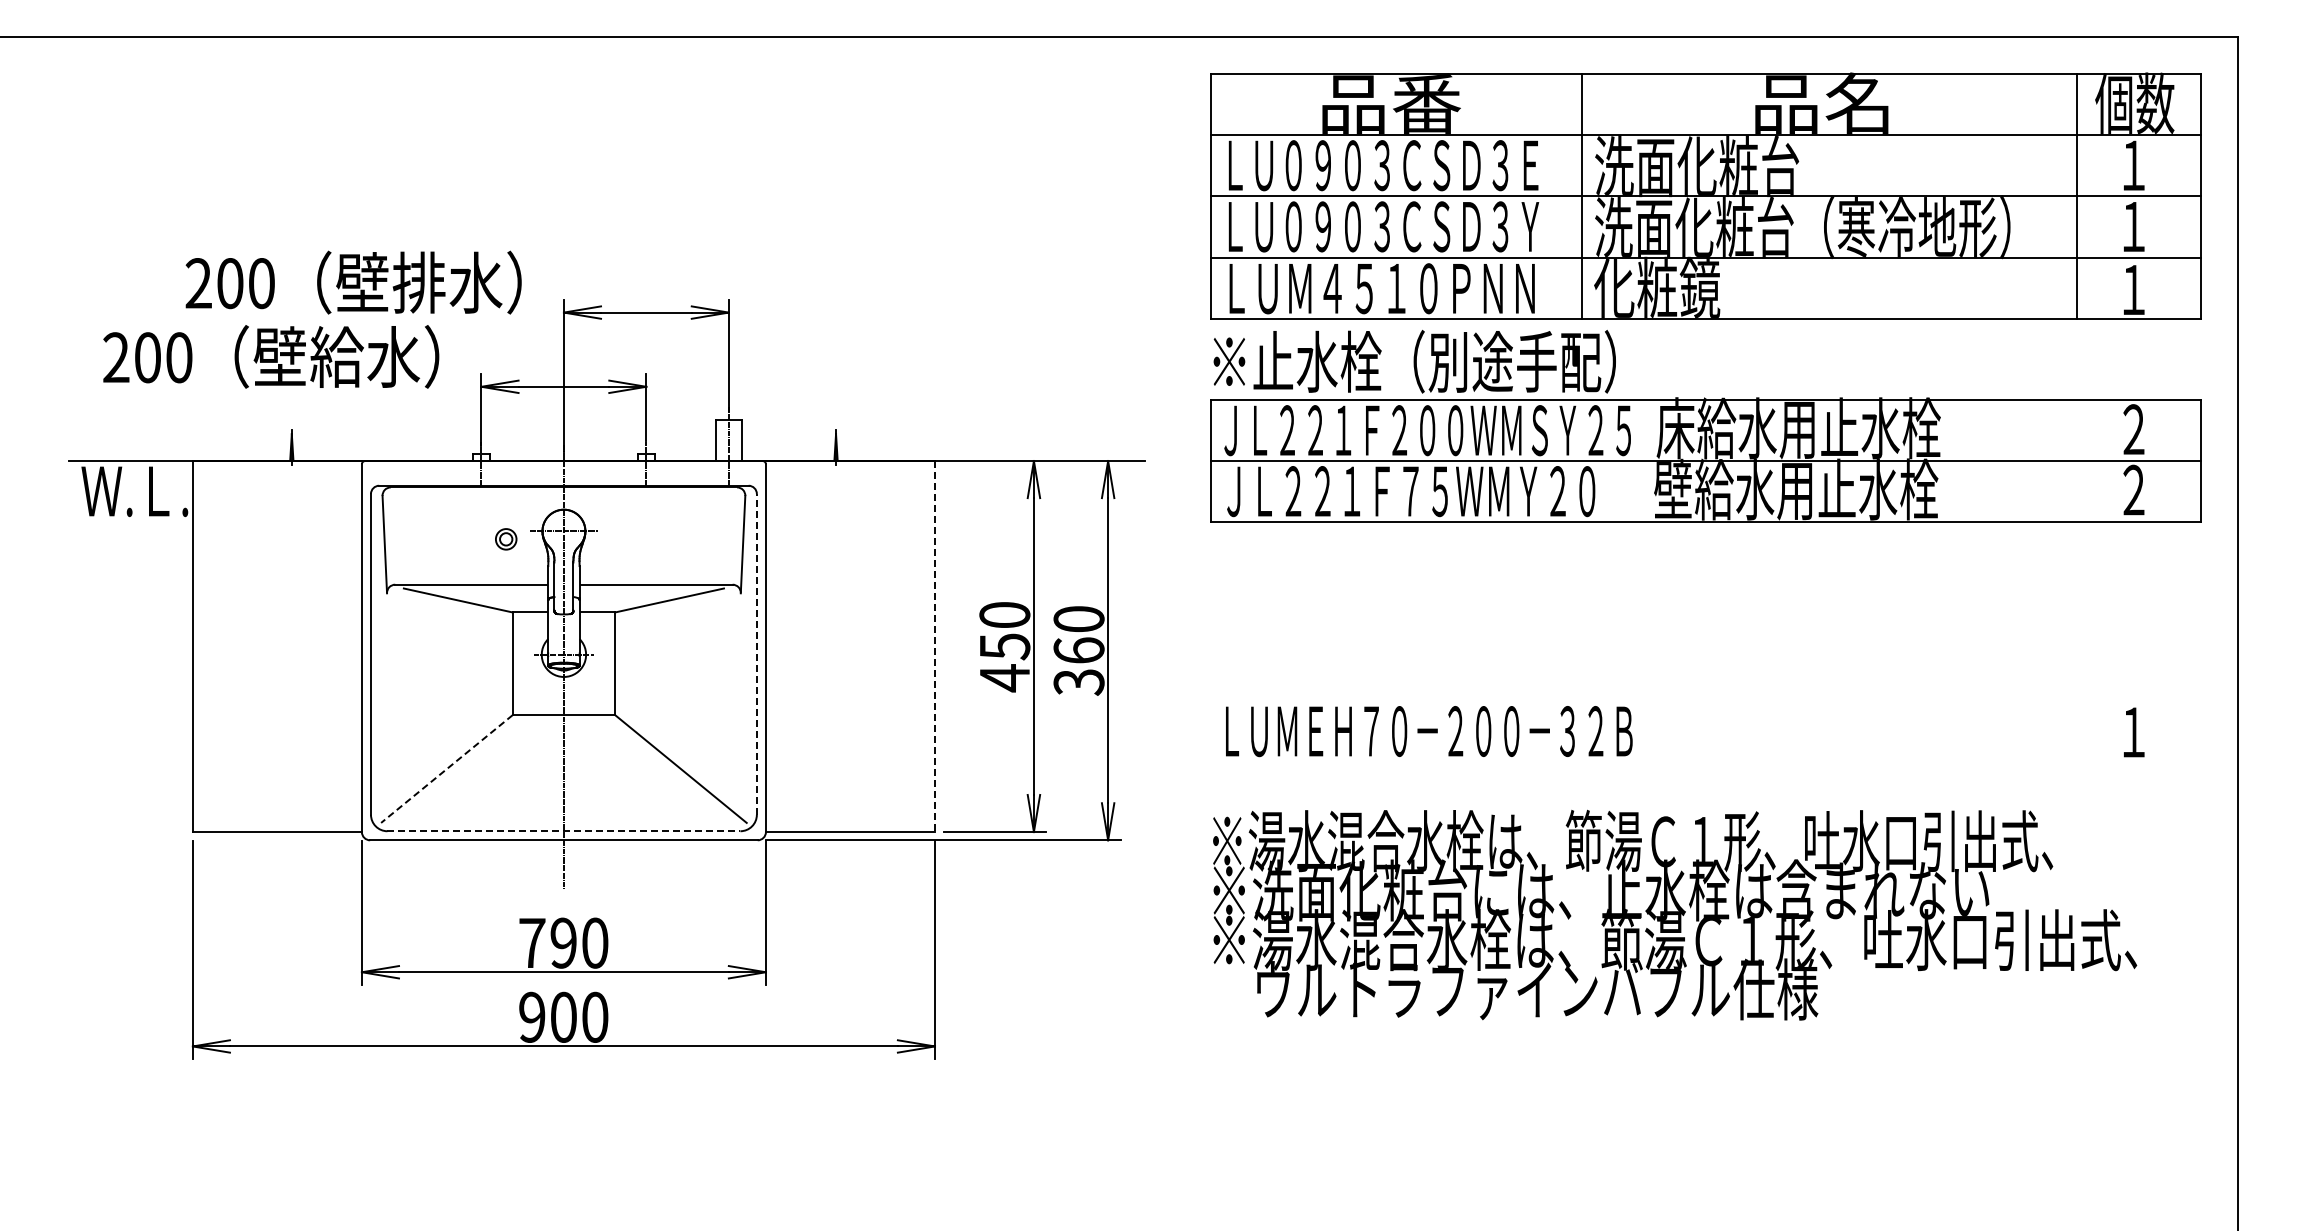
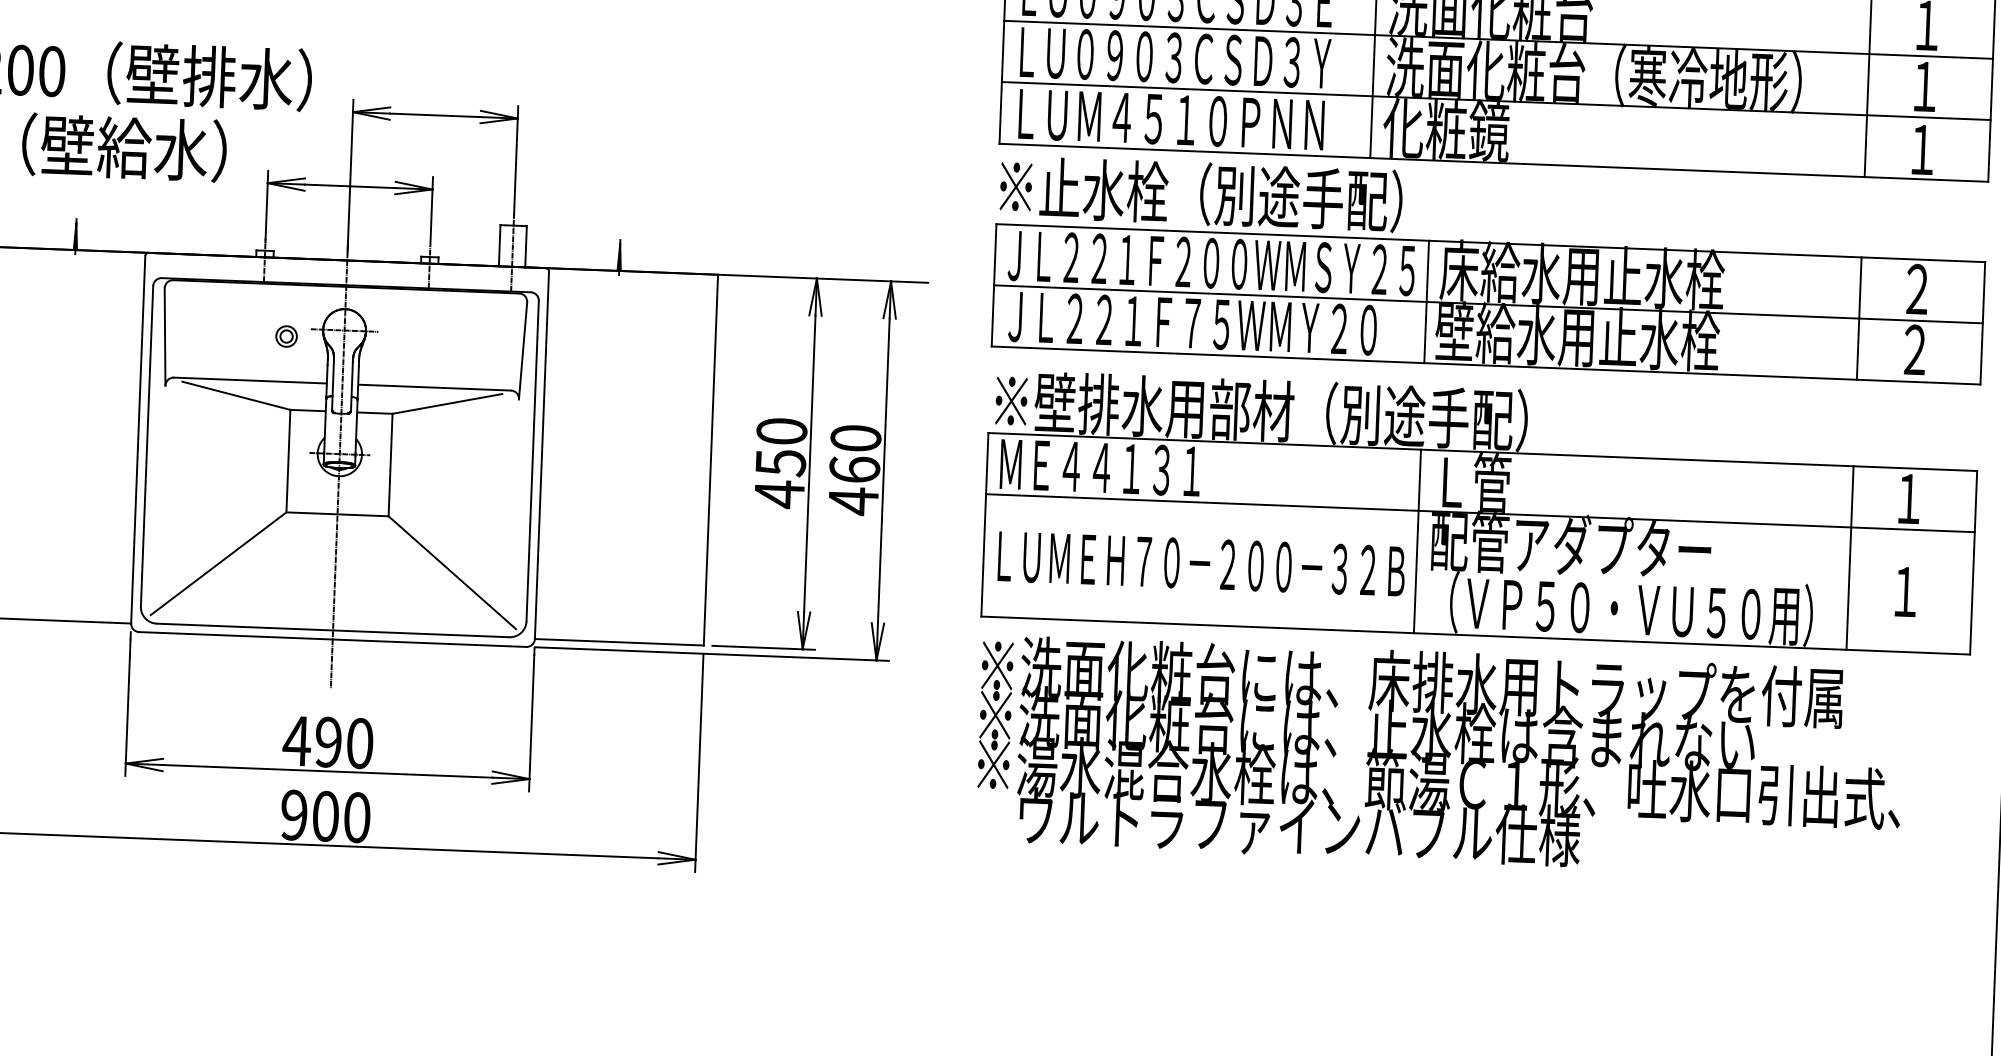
line: (1644, 460) -> (1427, 301), added
line: (2077, 460) -> (1859, 318), added
line: (934, 646) -> (710, 460), dashed -> solid
line: (756, 653) -> (532, 460), dashed -> solid
part: (1705, 668) -> (1480, 511), added
text: (1078, 682) -> (852, 501), 360 -> 460
line: (446, 769) -> (218, 564), dashed -> solid
line: (564, 831) -> (333, 630), dashed -> solid
text: (1644, 840) -> (1412, 681), ※湯水混合水栓は、節湯Ｃ１形、吐水口引出式、 -> ※洗面化粧台には、床排水用トラップを付属
text: (531, 942) -> (296, 740), 790 -> 490

